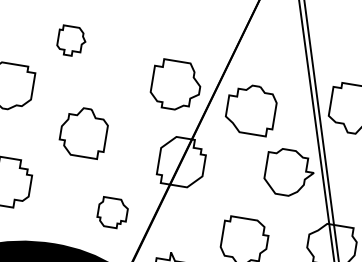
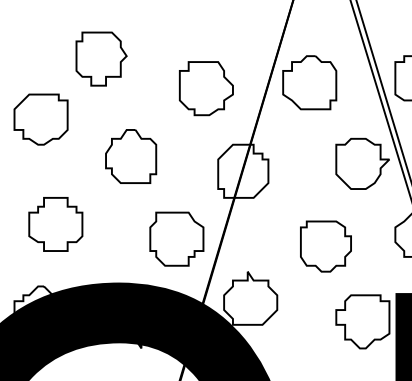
part: (71, 40) -> (101, 58), size x1.67
part: (176, 85) -> (206, 88), moved
part: (251, 109) -> (309, 82), moved
part: (112, 212) -> (176, 238), size x1.67

